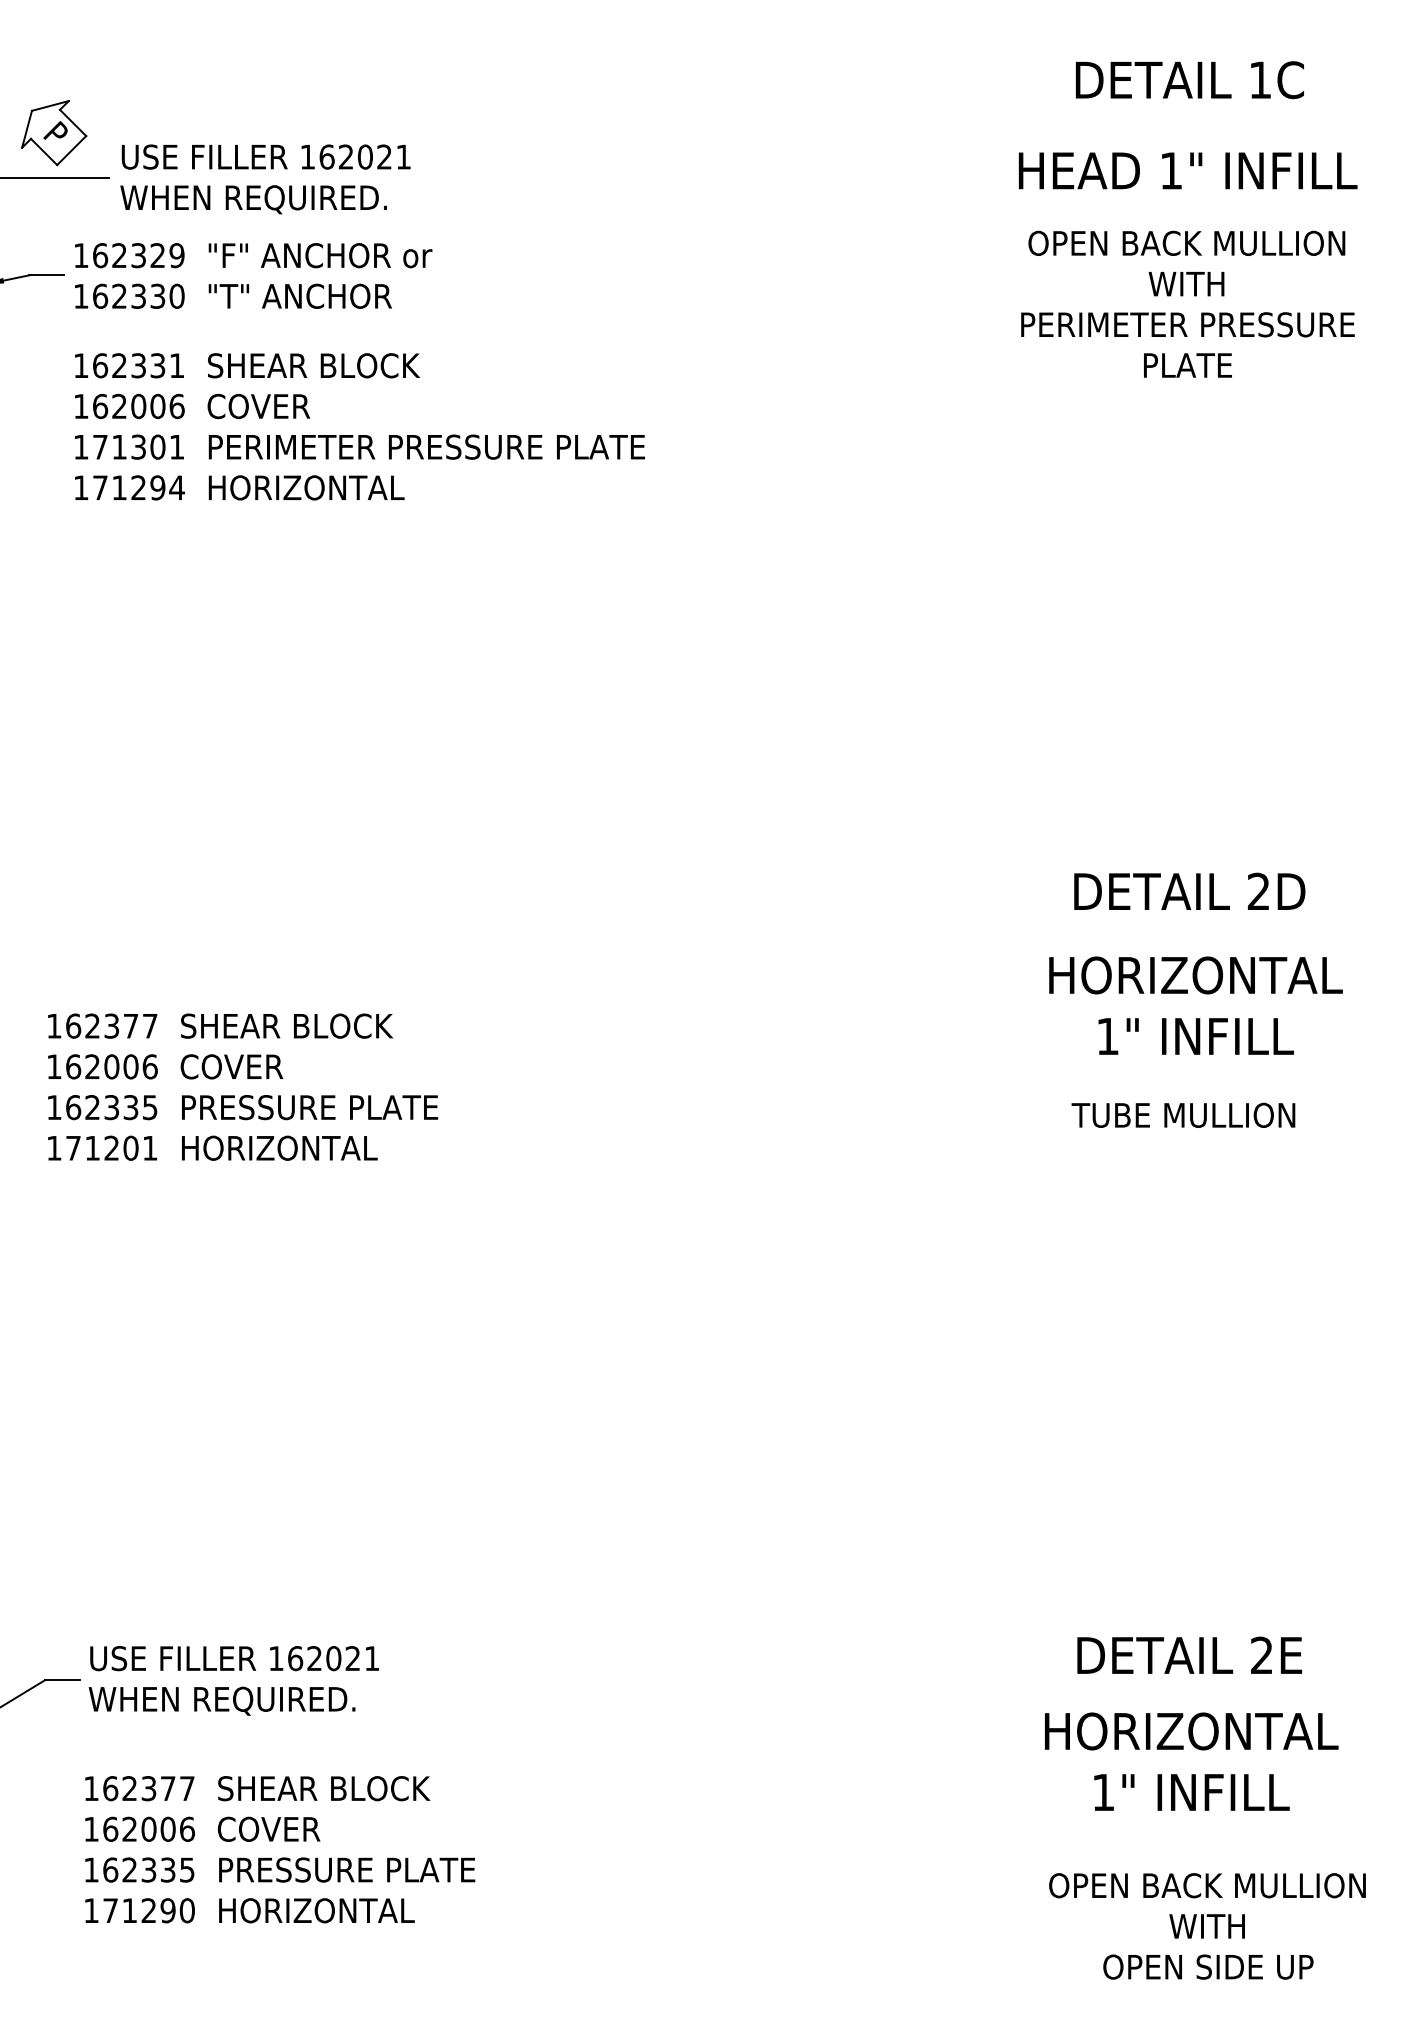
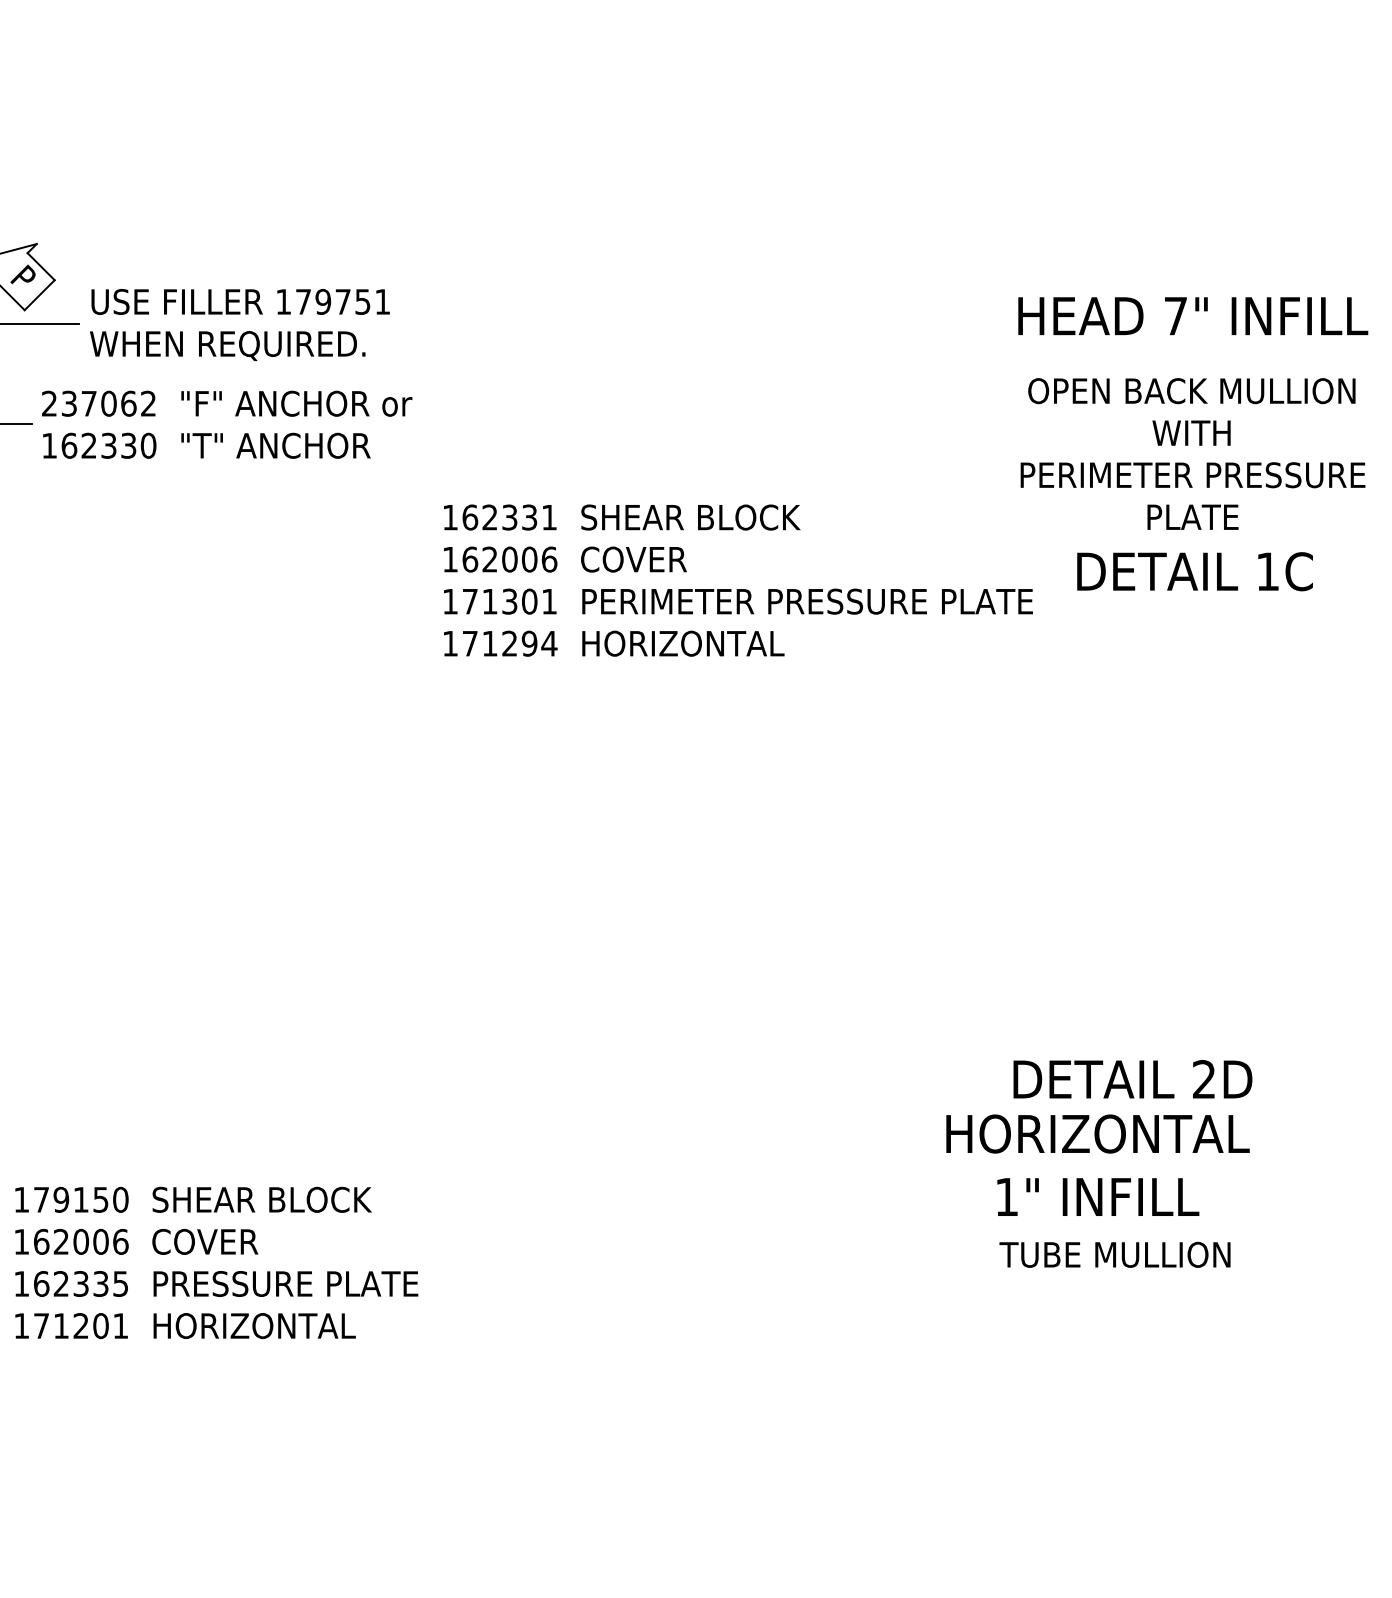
text: (1189, 80) -> (1194, 572), moved
text: (355, 156) -> (332, 301), 162021 -> 179751
text: (1170, 170) -> (1174, 315), 1" -> 7"
text: (129, 255) -> (99, 403), 162329 -> 237062
text: (359, 426) -> (737, 580), moved
text: (1189, 890) -> (1132, 1078), moved
text: (1195, 1005) -> (1097, 1165), moved
text: (111, 1025) -> (80, 1199), 162377 -> 179150
text: (1183, 1114) -> (1115, 1253), moved

